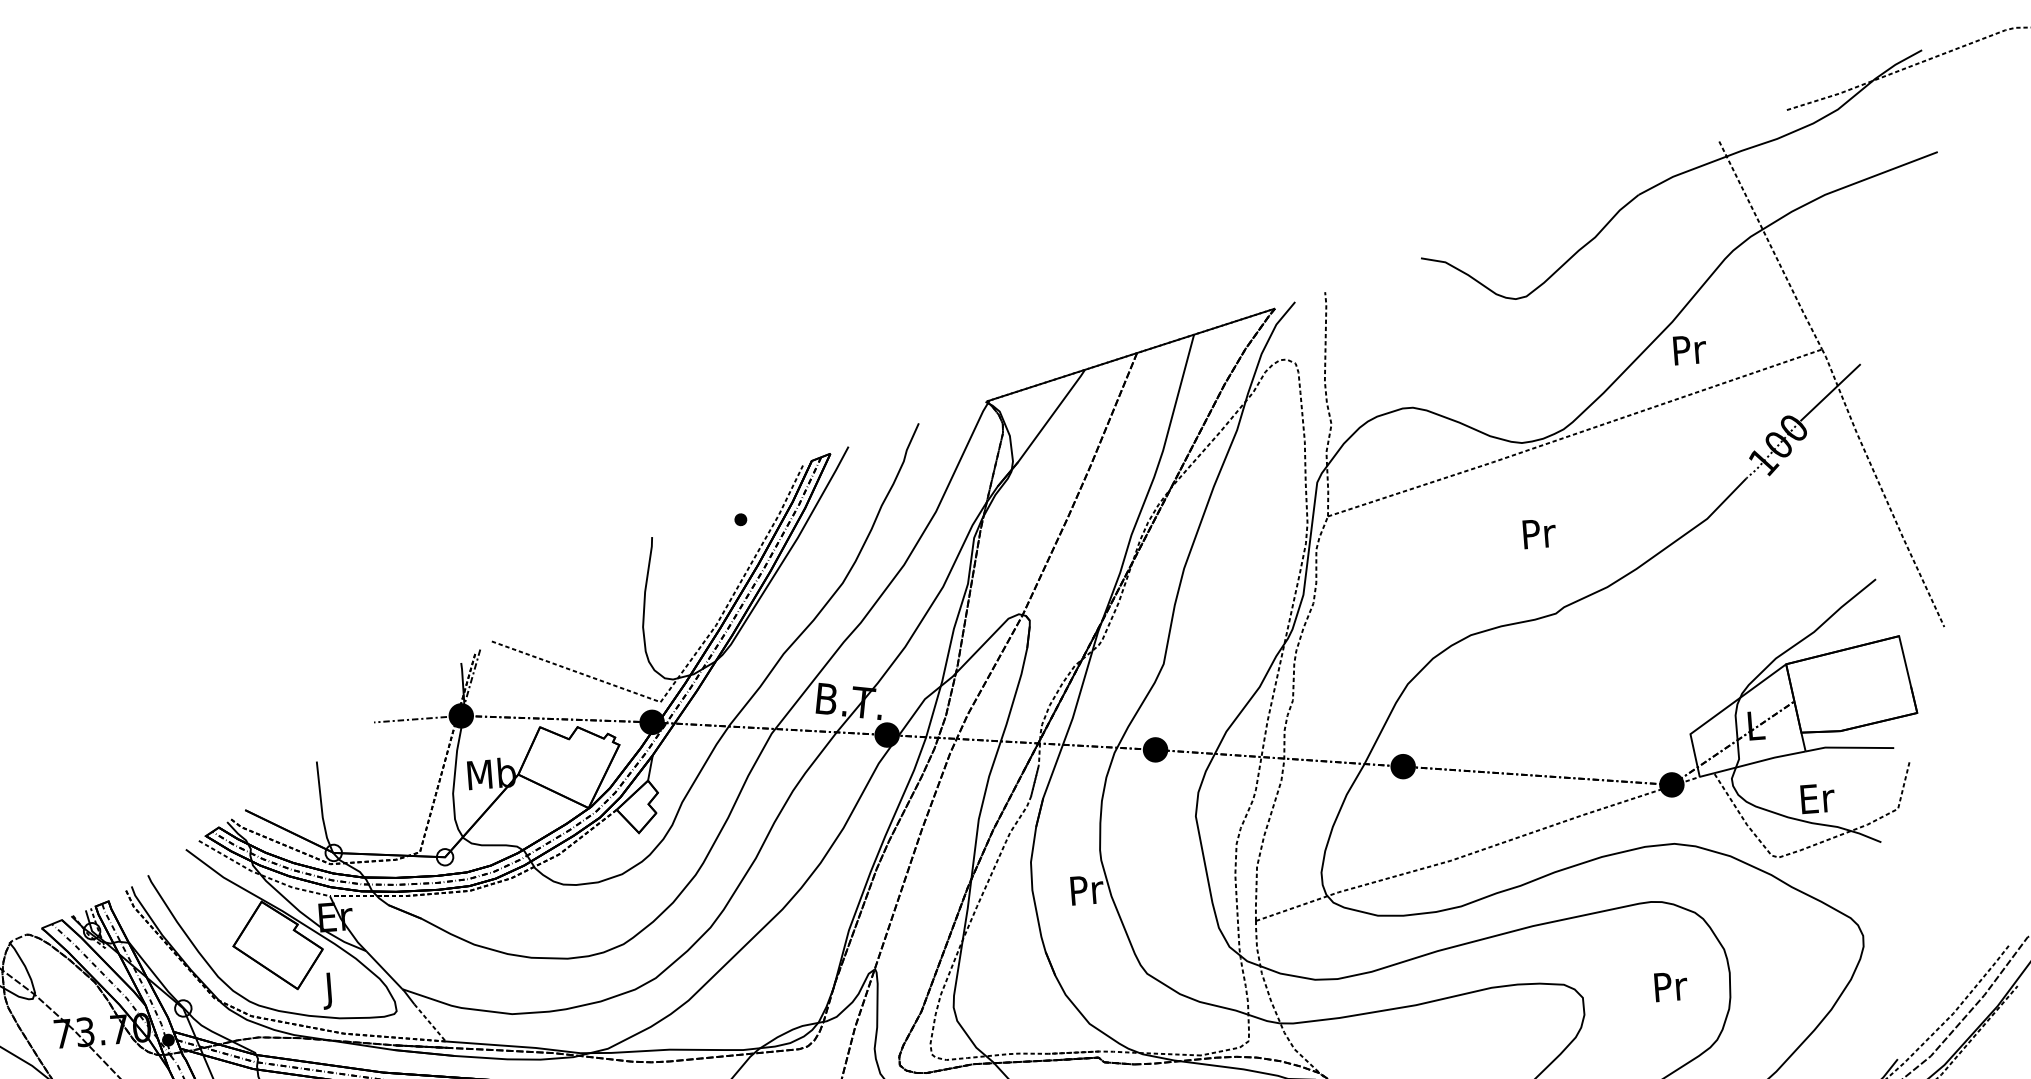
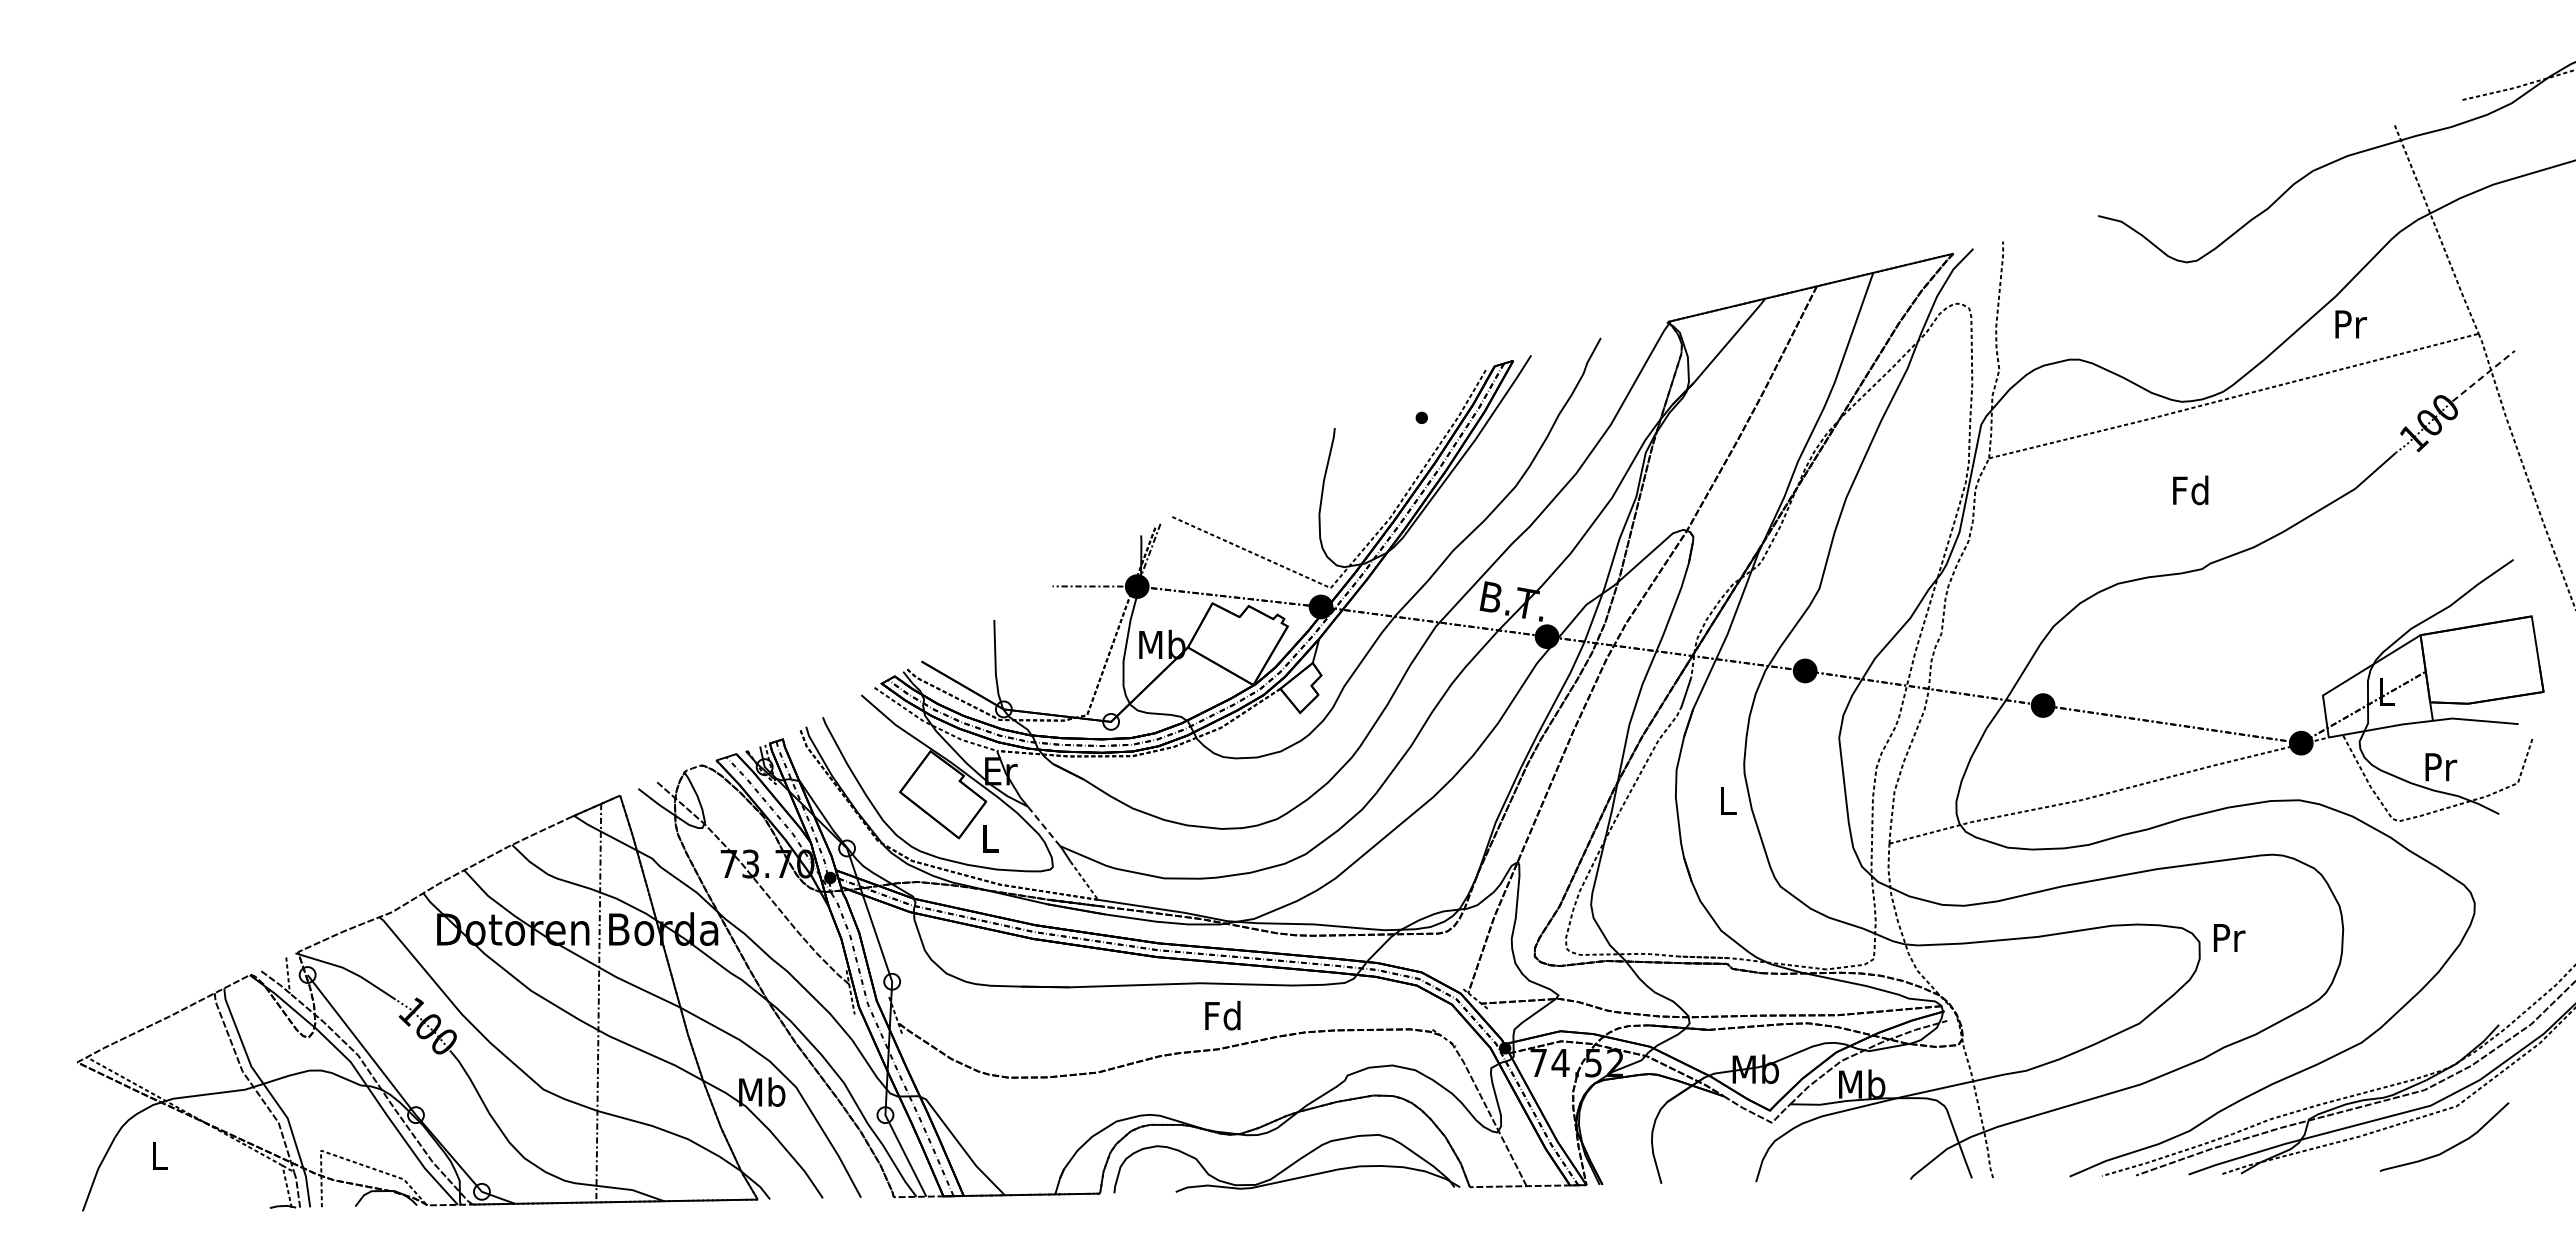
line: (1831, 391) -> (2484, 375), solid -> dashed
text: (1537, 533) -> (2190, 490), Pr -> Fd
text: (1818, 798) -> (2441, 767), Er -> Pr
text: (1086, 890) -> (1728, 801), Pr -> L
line: (384, 970) -> (1044, 826), solid -> dashed
text: (1671, 986) -> (2229, 937), moved
text: (330, 990) -> (990, 842), J -> L

